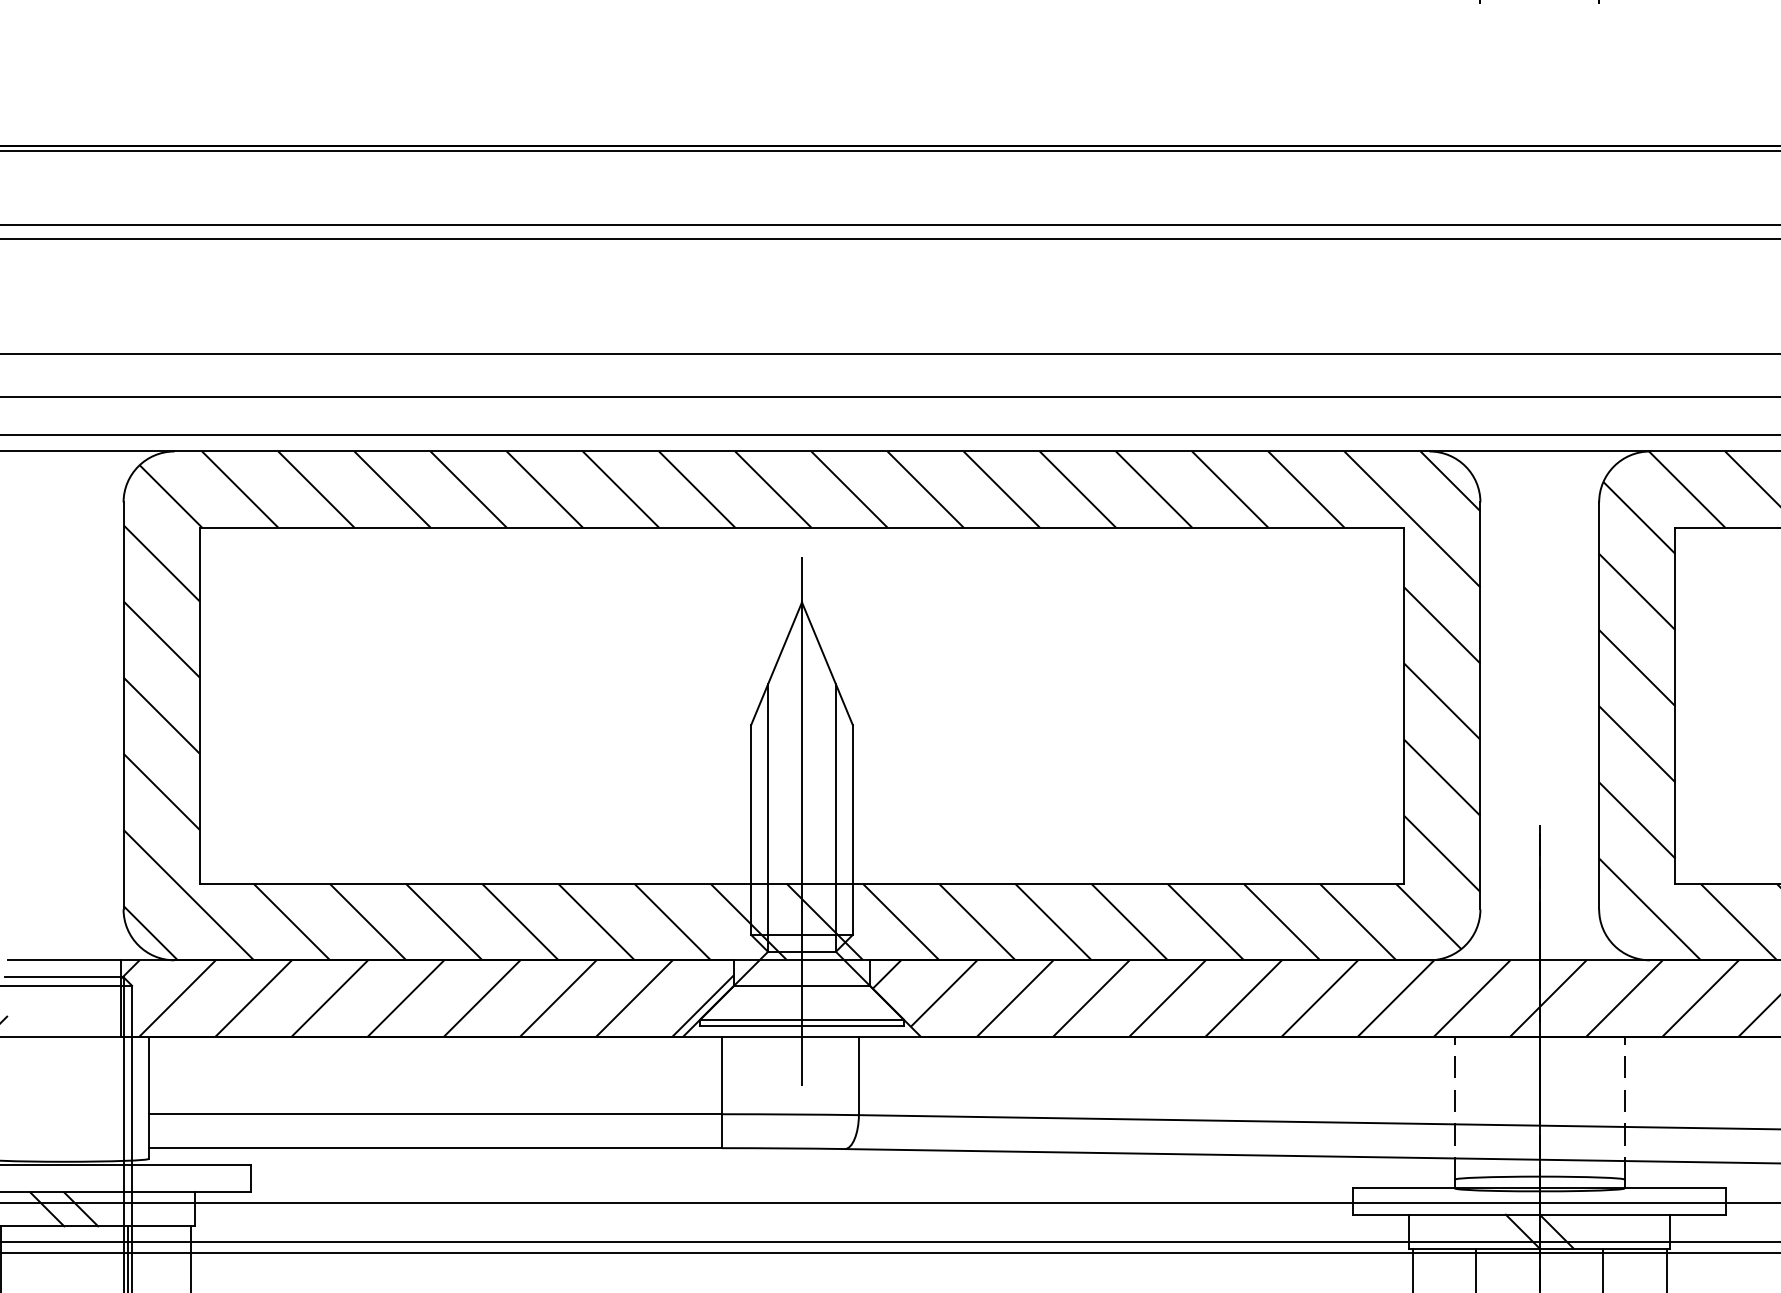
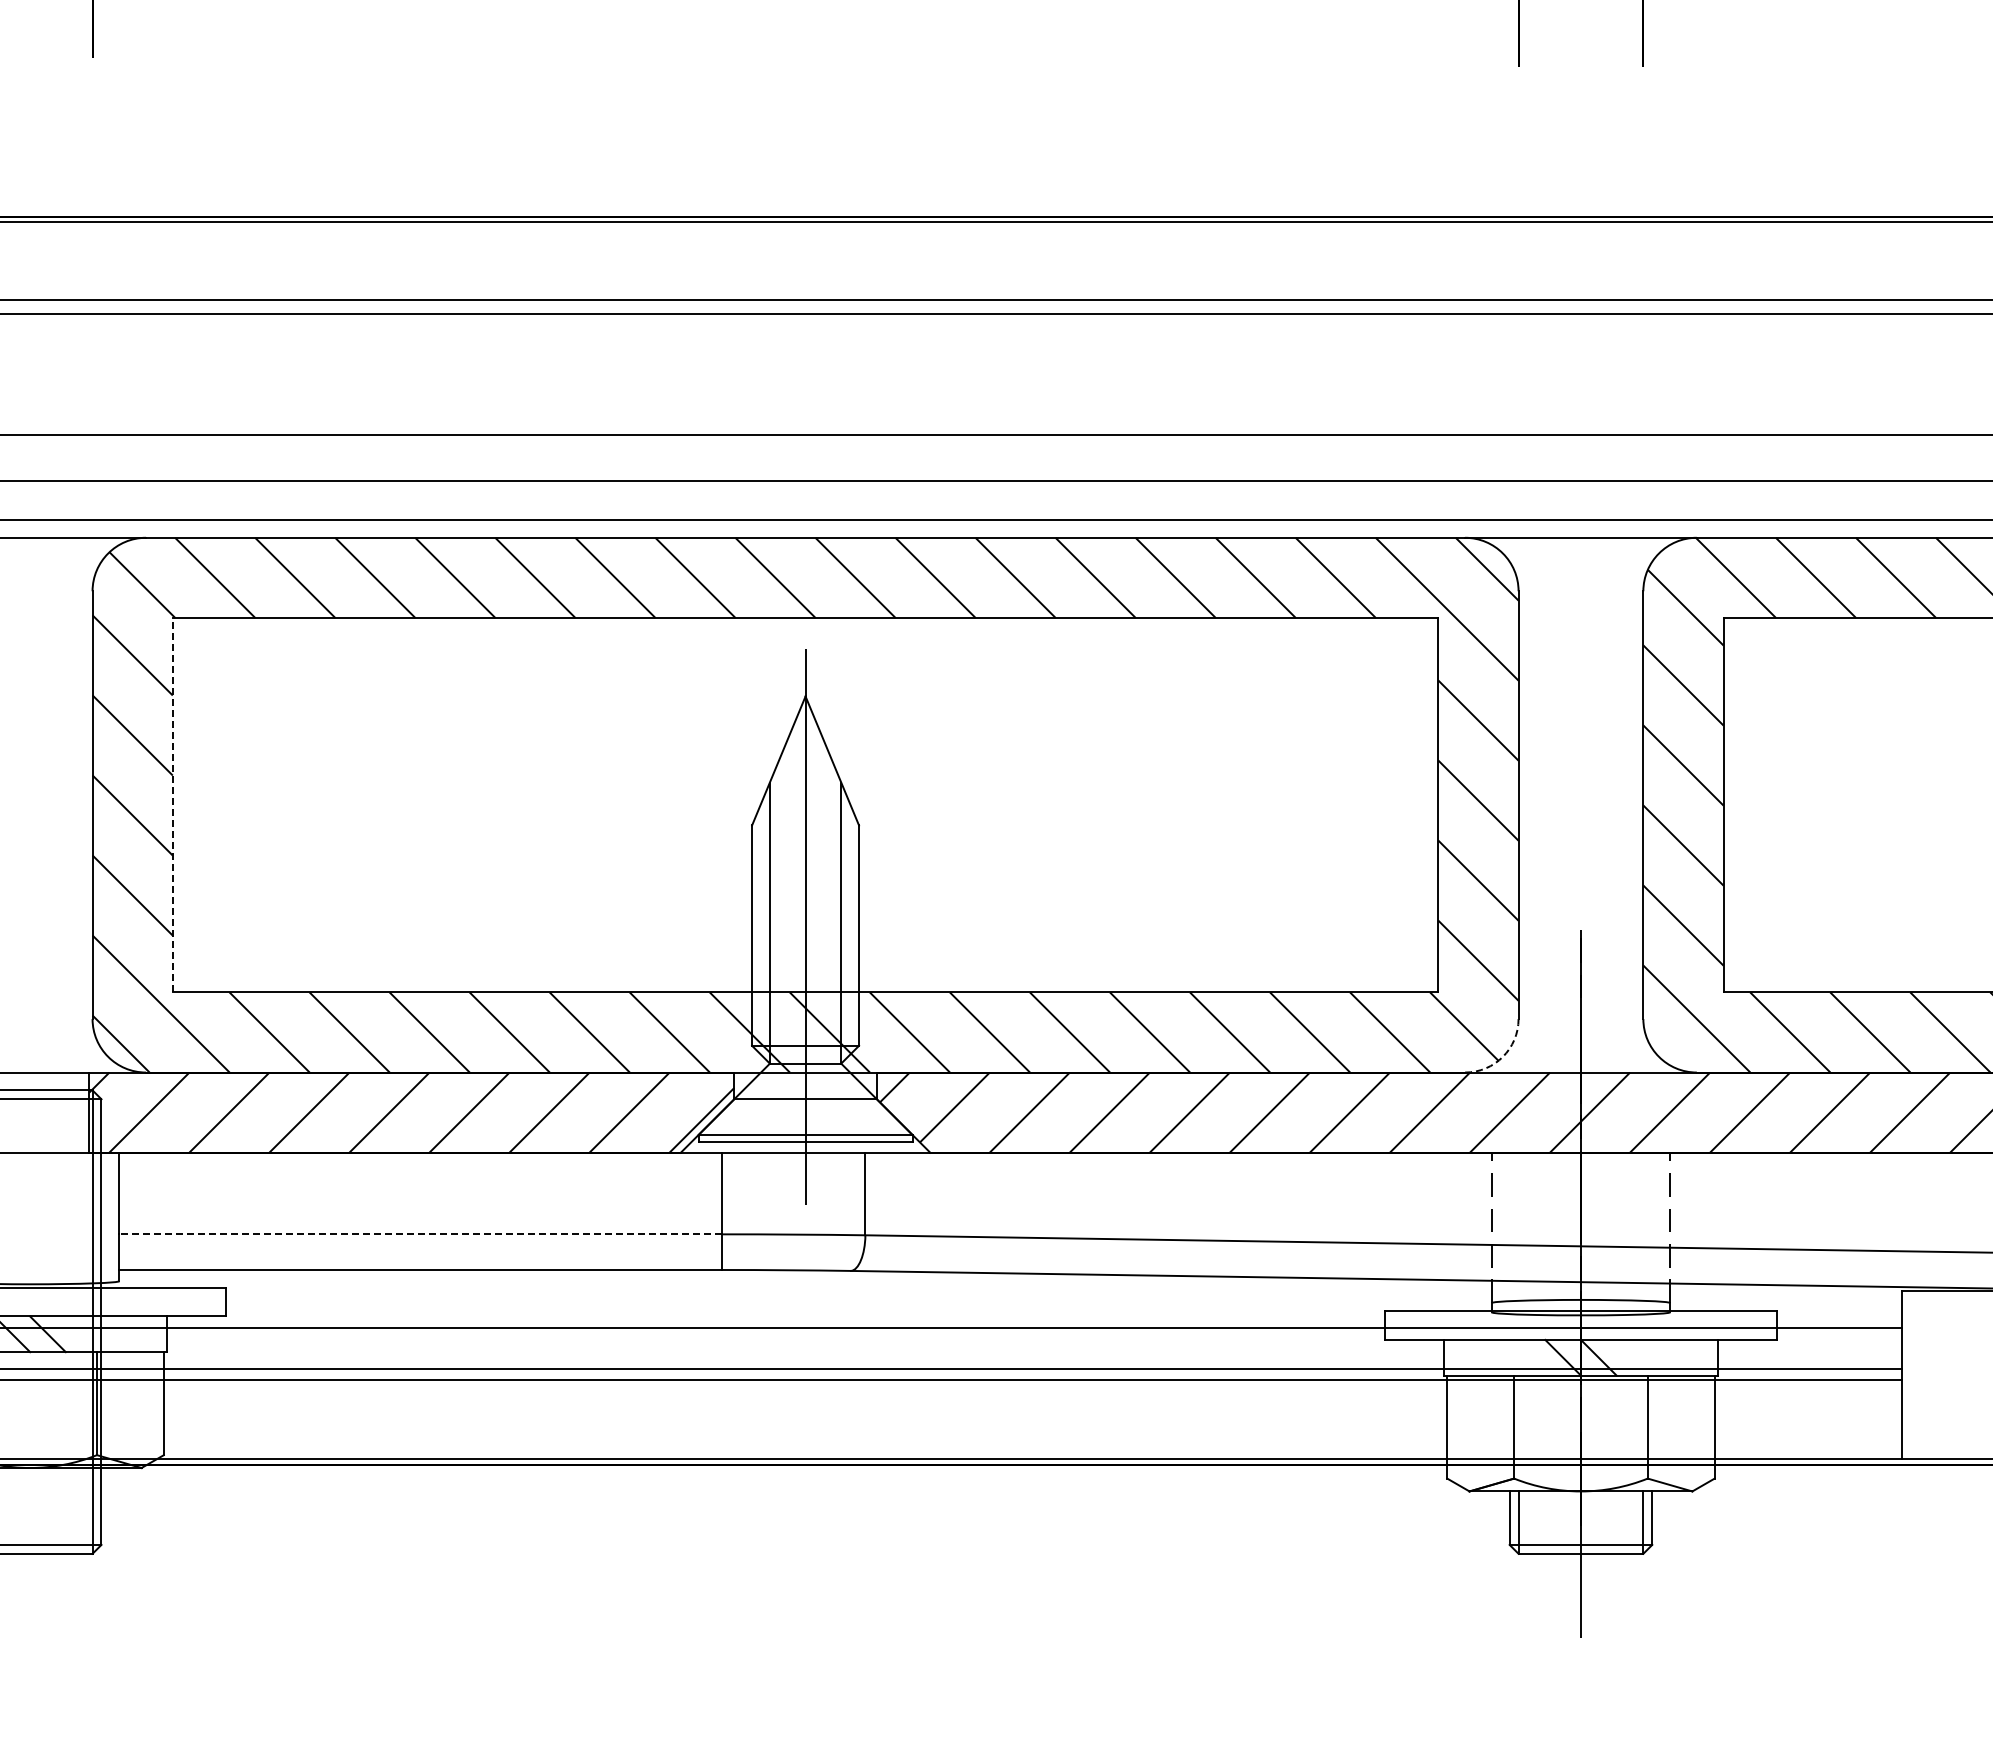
line: (199, 705) -> (172, 804), solid -> dashed
arc: (1465, 945) -> (1502, 1056), solid -> dashed
line: (434, 1114) -> (419, 1234), solid -> dashed

